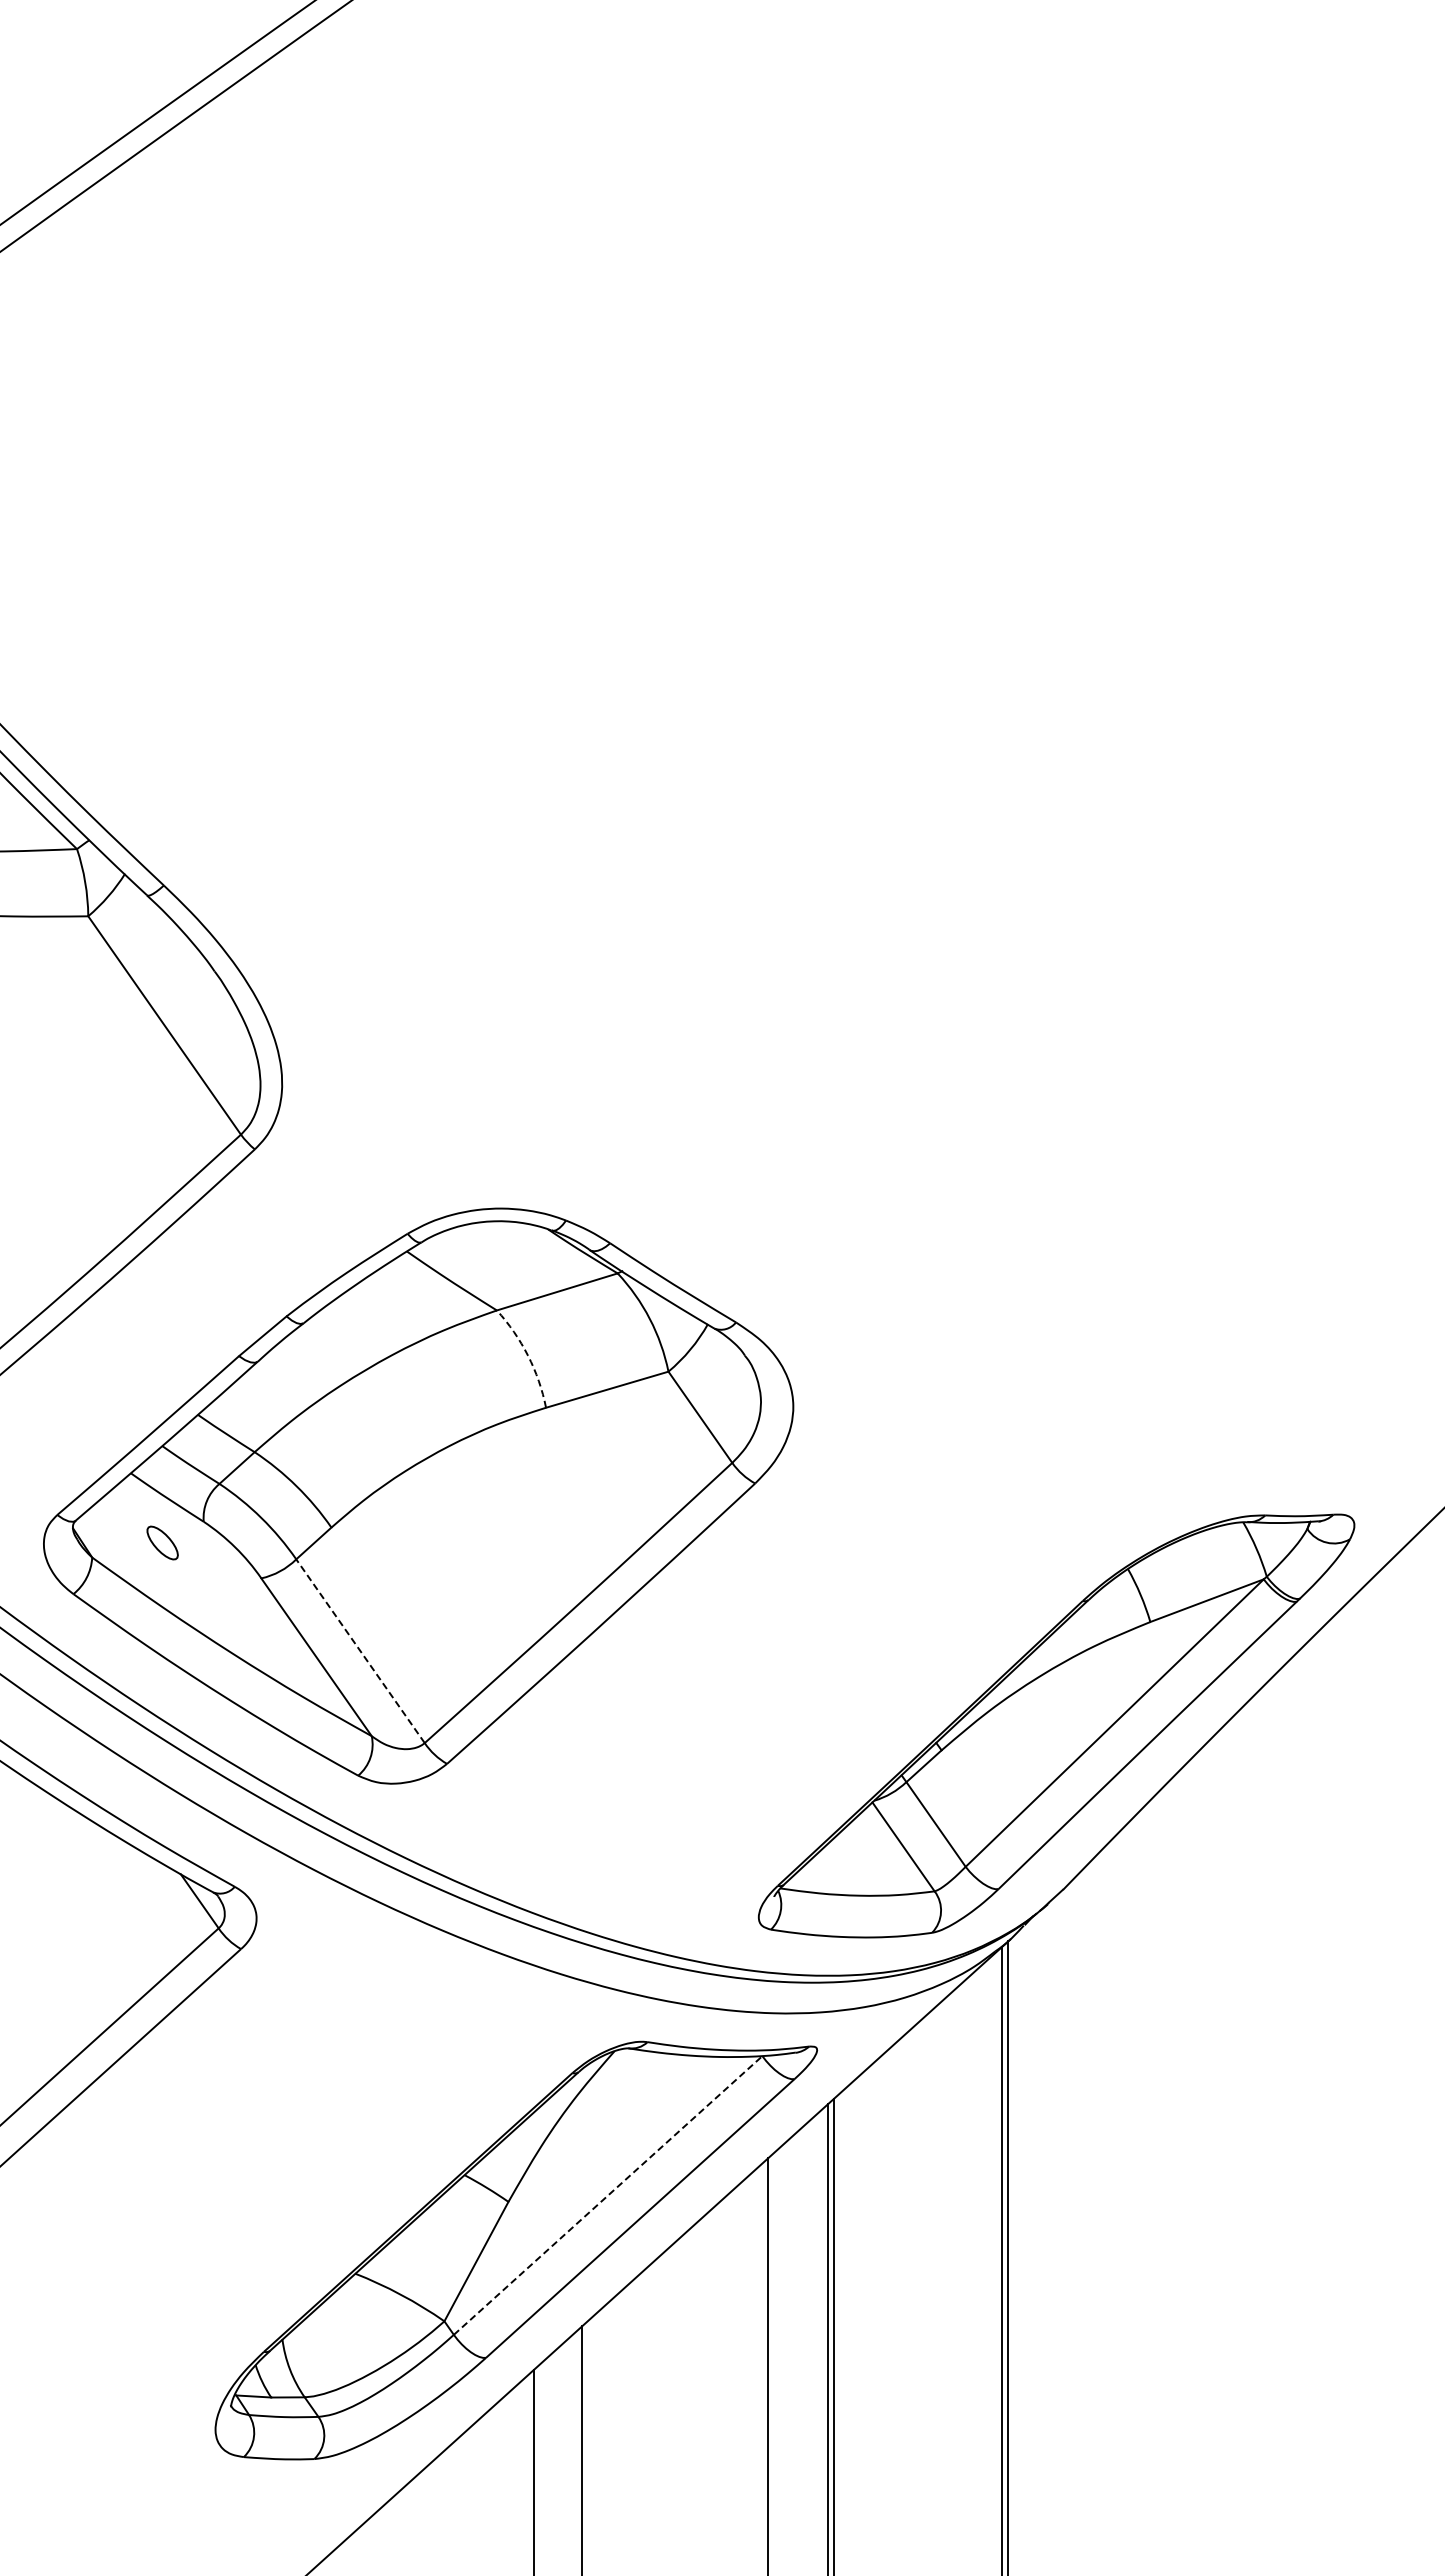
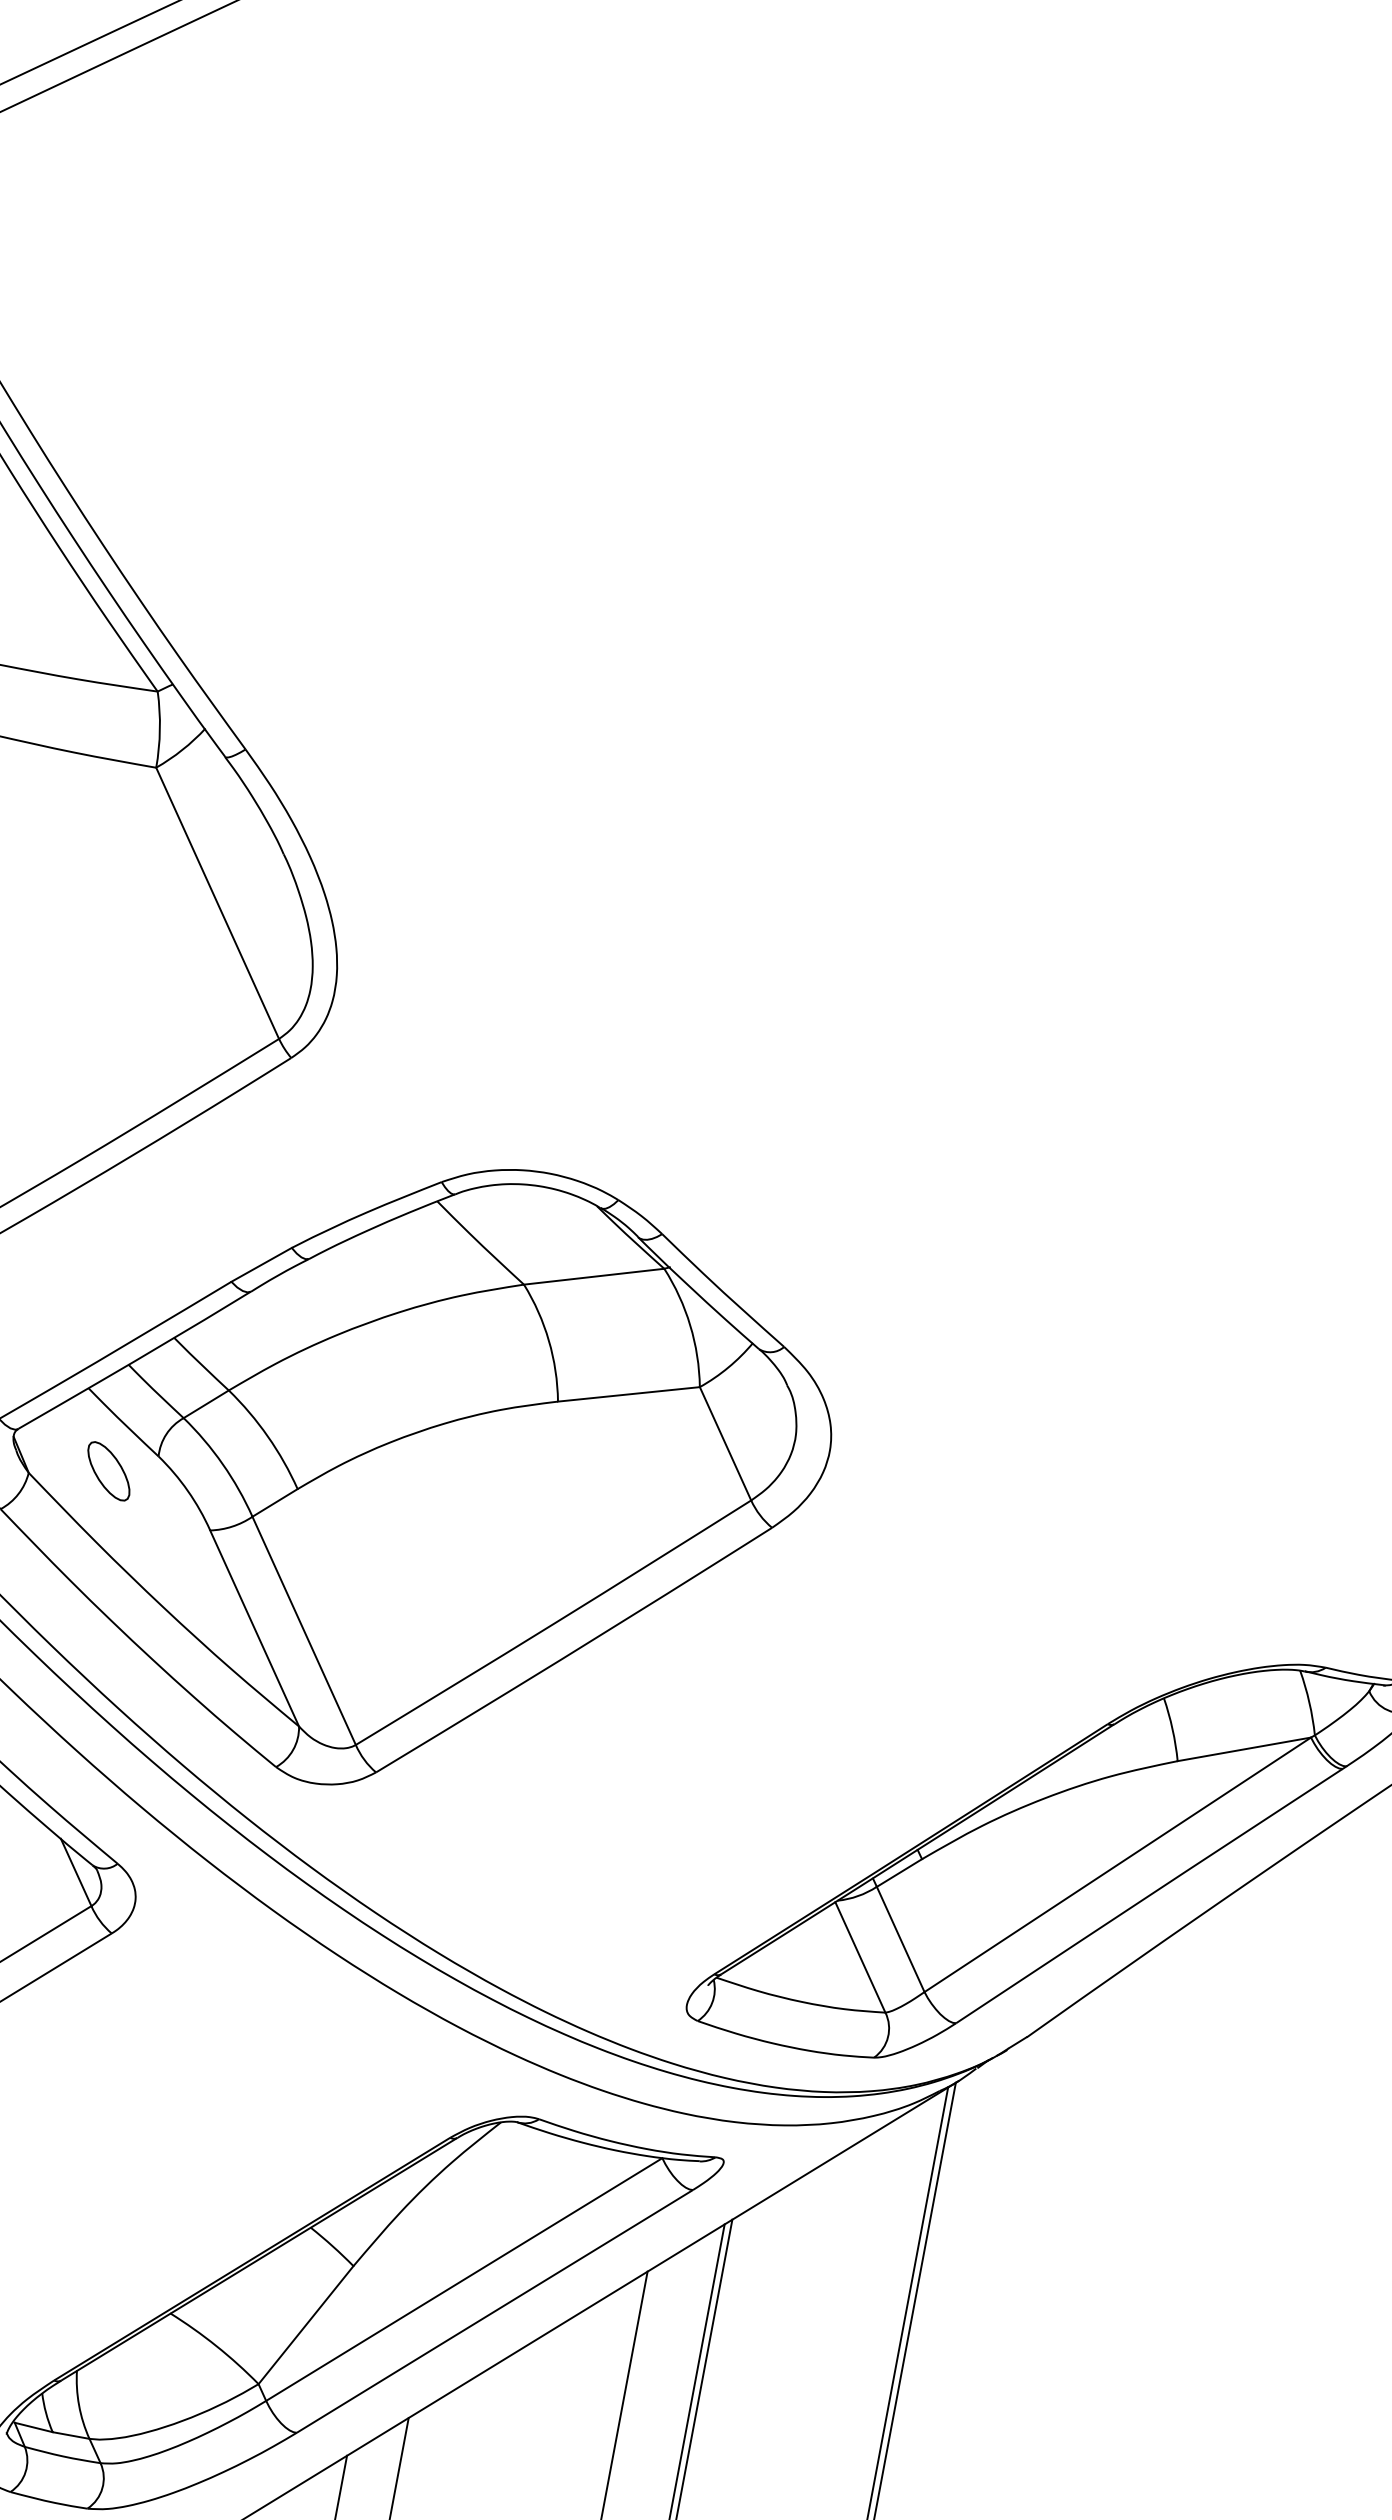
arc: (528, 1355) -> (549, 1340), dashed -> solid
part: (162, 1542) -> (109, 1470), size x1.43
line: (360, 1650) -> (304, 1630), dashed -> solid
line: (608, 2195) -> (464, 2279), dashed -> solid

